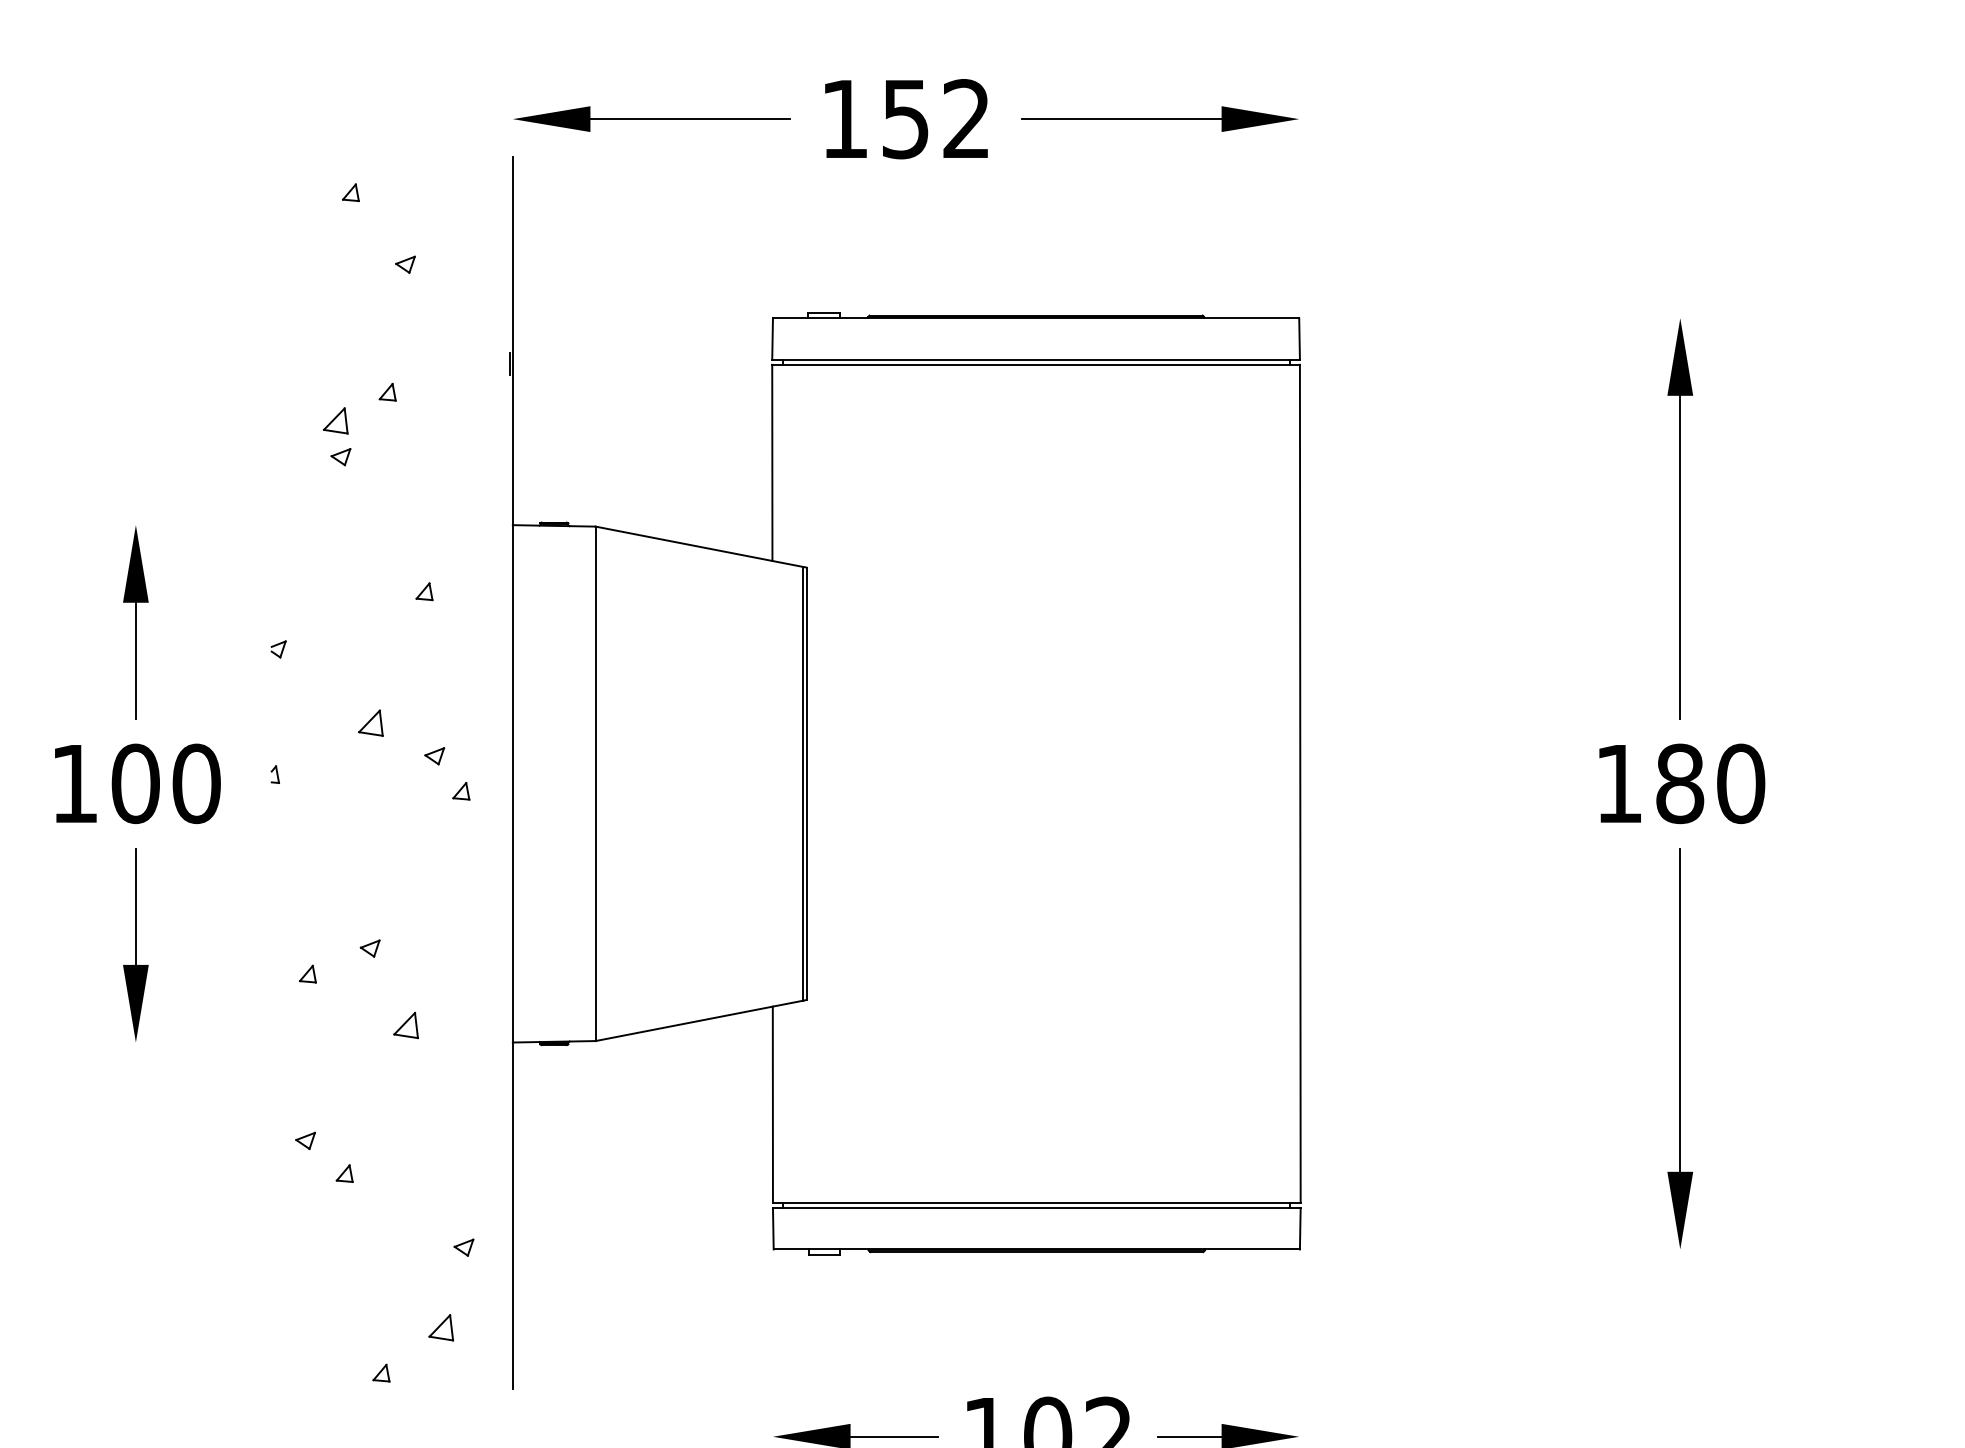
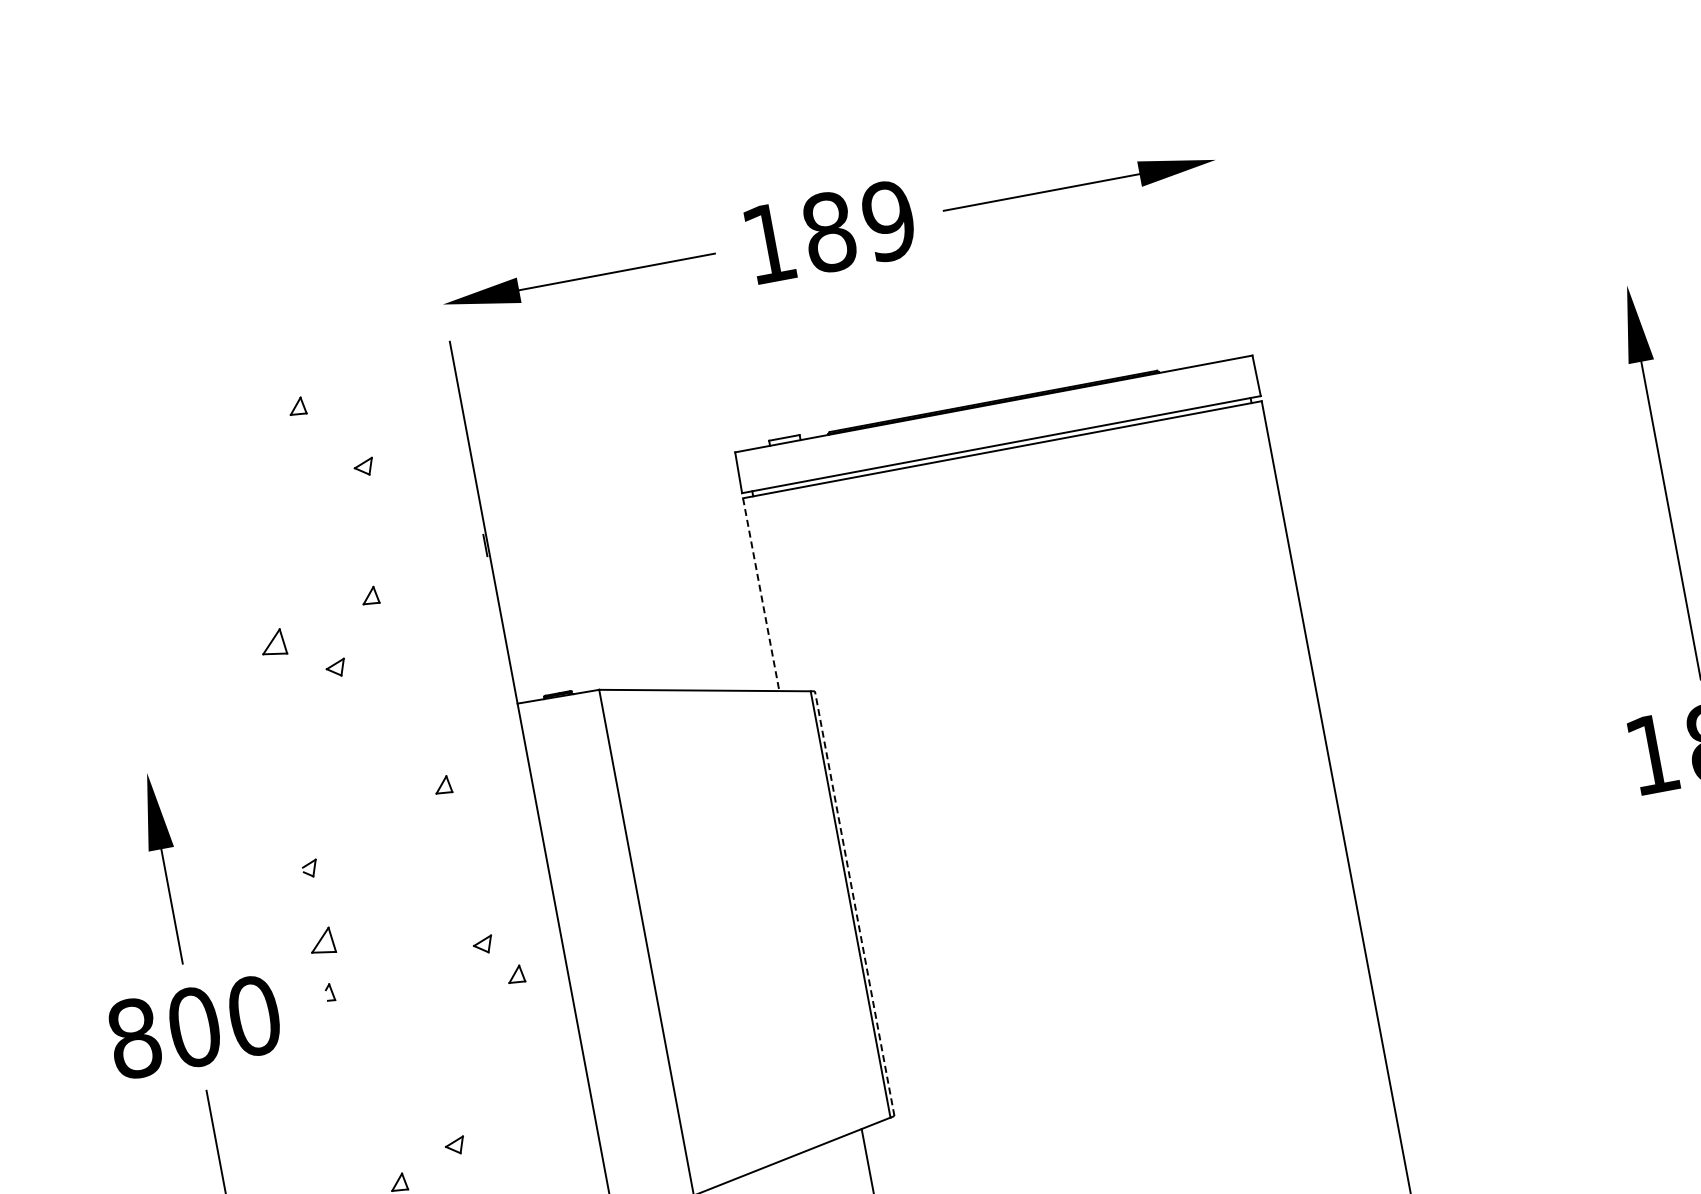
text: (936, 119) -> (859, 226), 152 -> 189
part: (335, 420) -> (272, 642), moved
line: (772, 463) -> (761, 595), solid -> dashed
part: (370, 722) -> (321, 941), moved
text: (74, 783) -> (134, 1038), 100 -> 800
line: (807, 783) -> (854, 903), solid -> dashed

